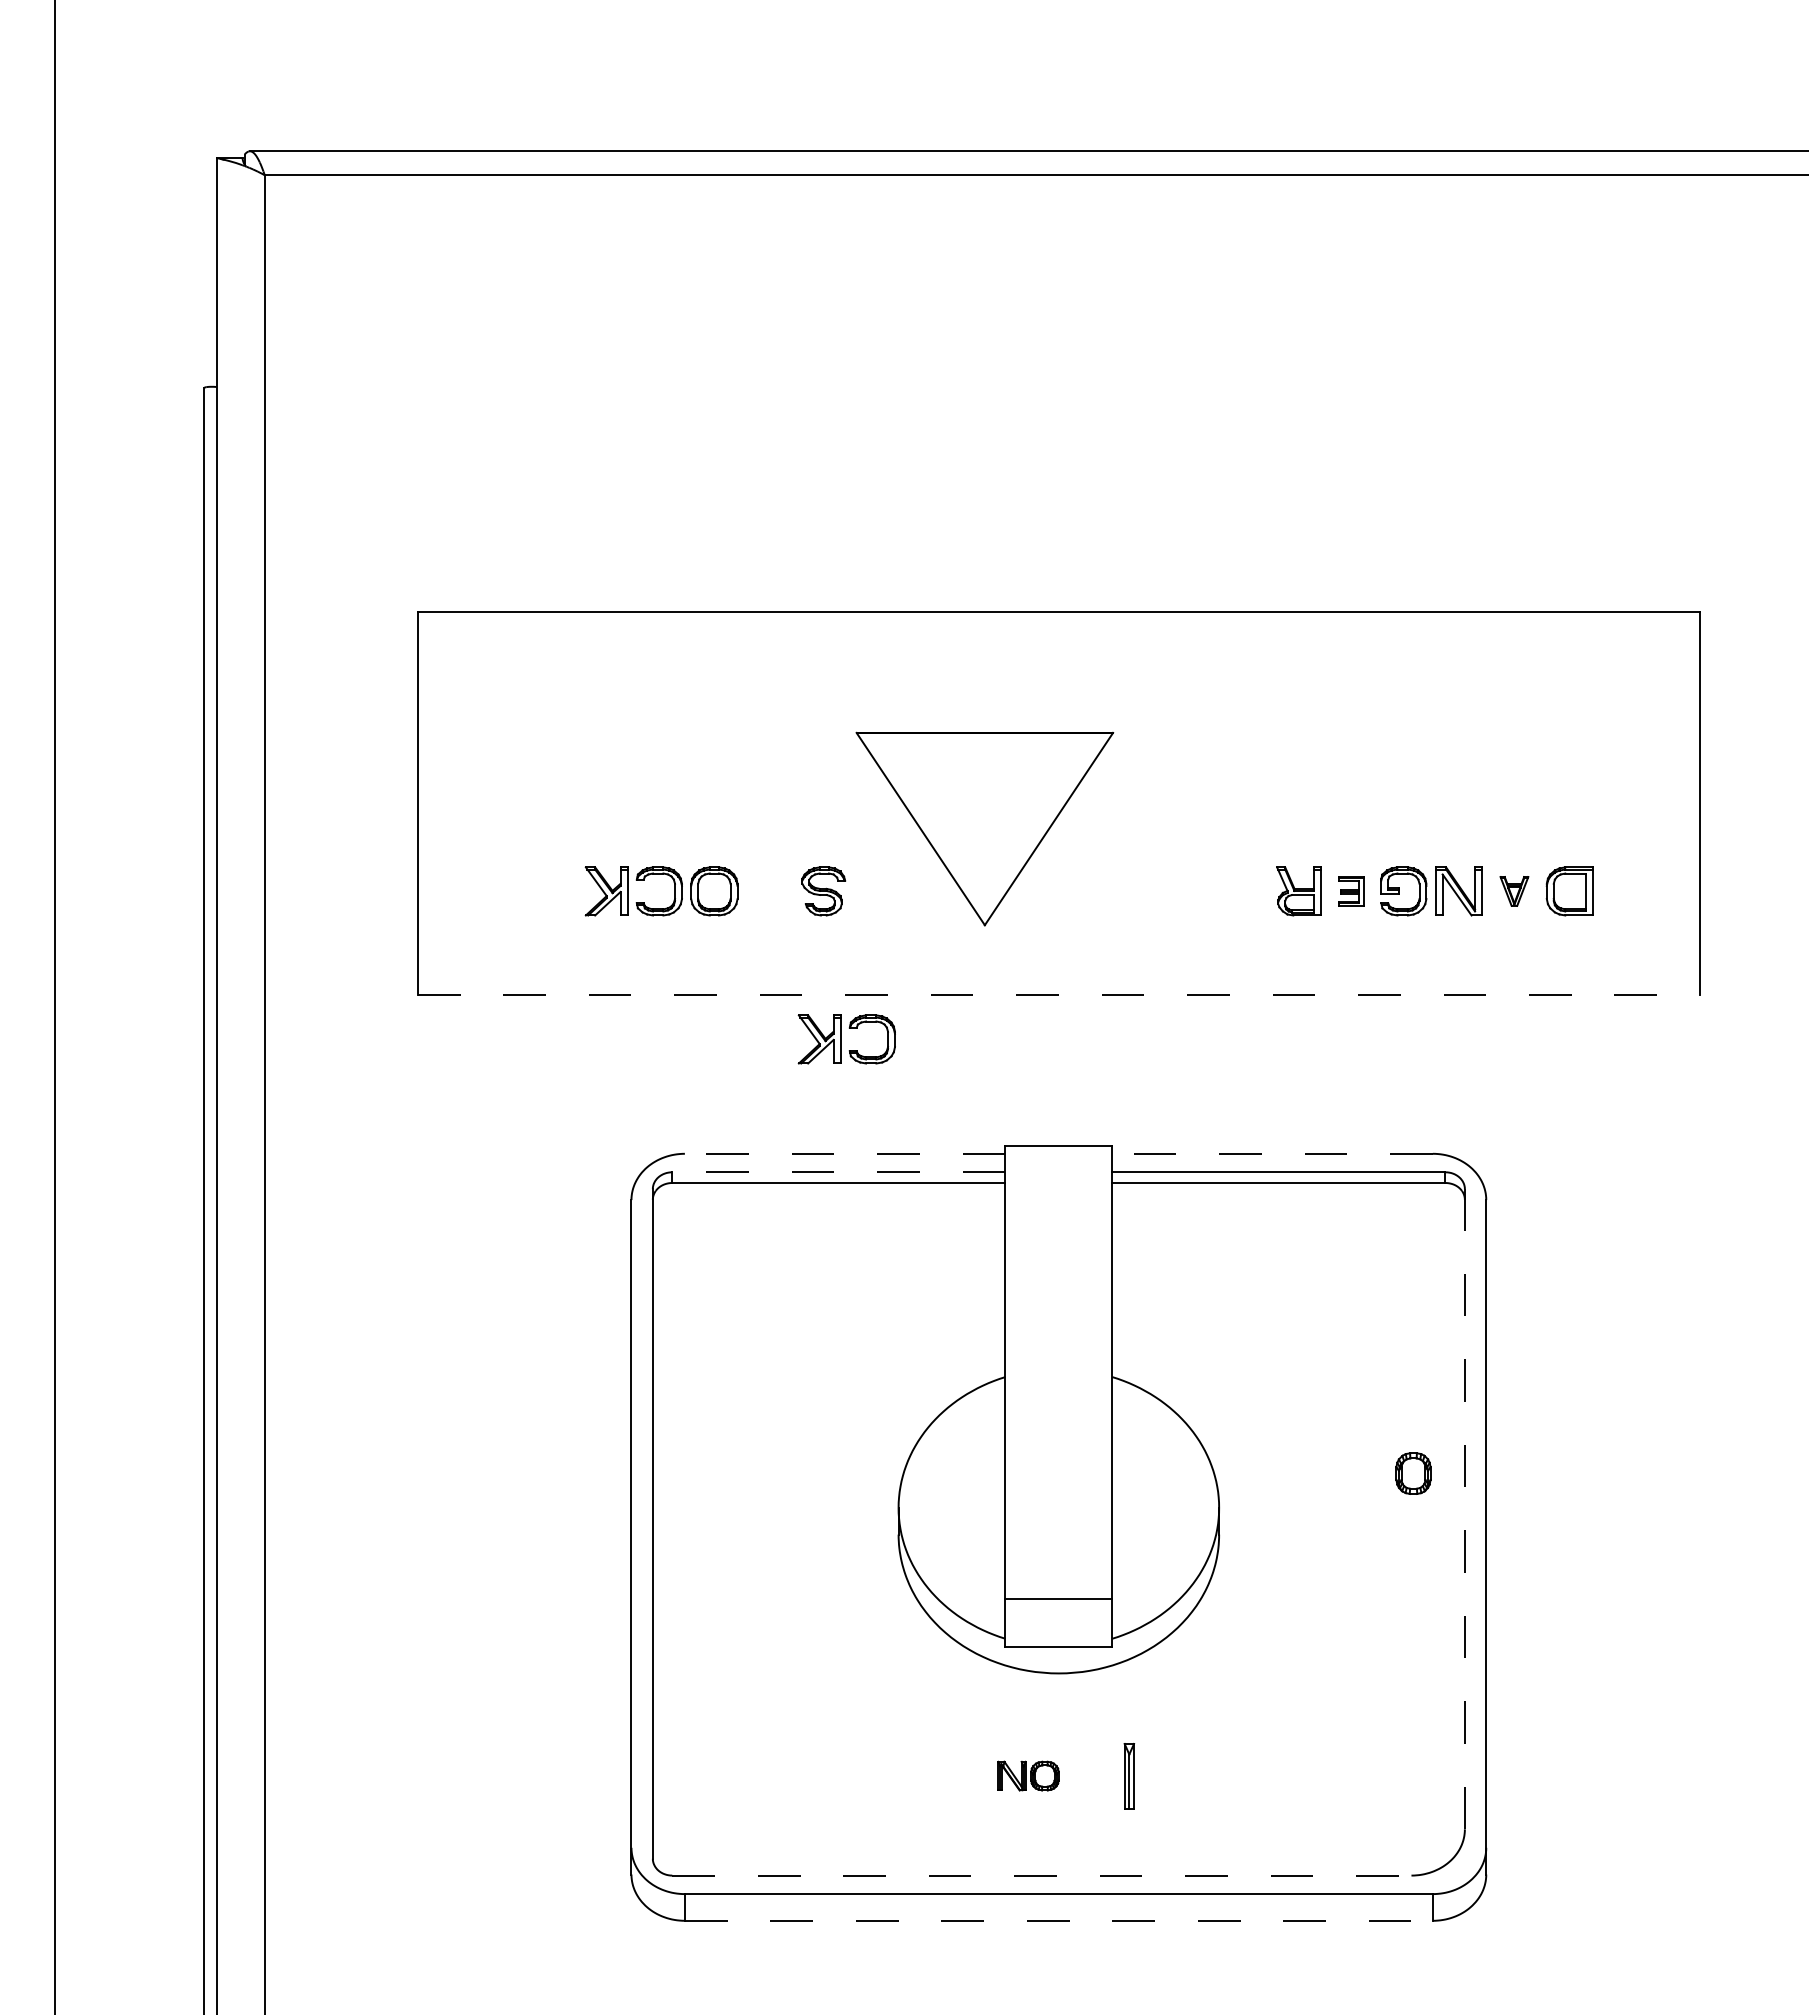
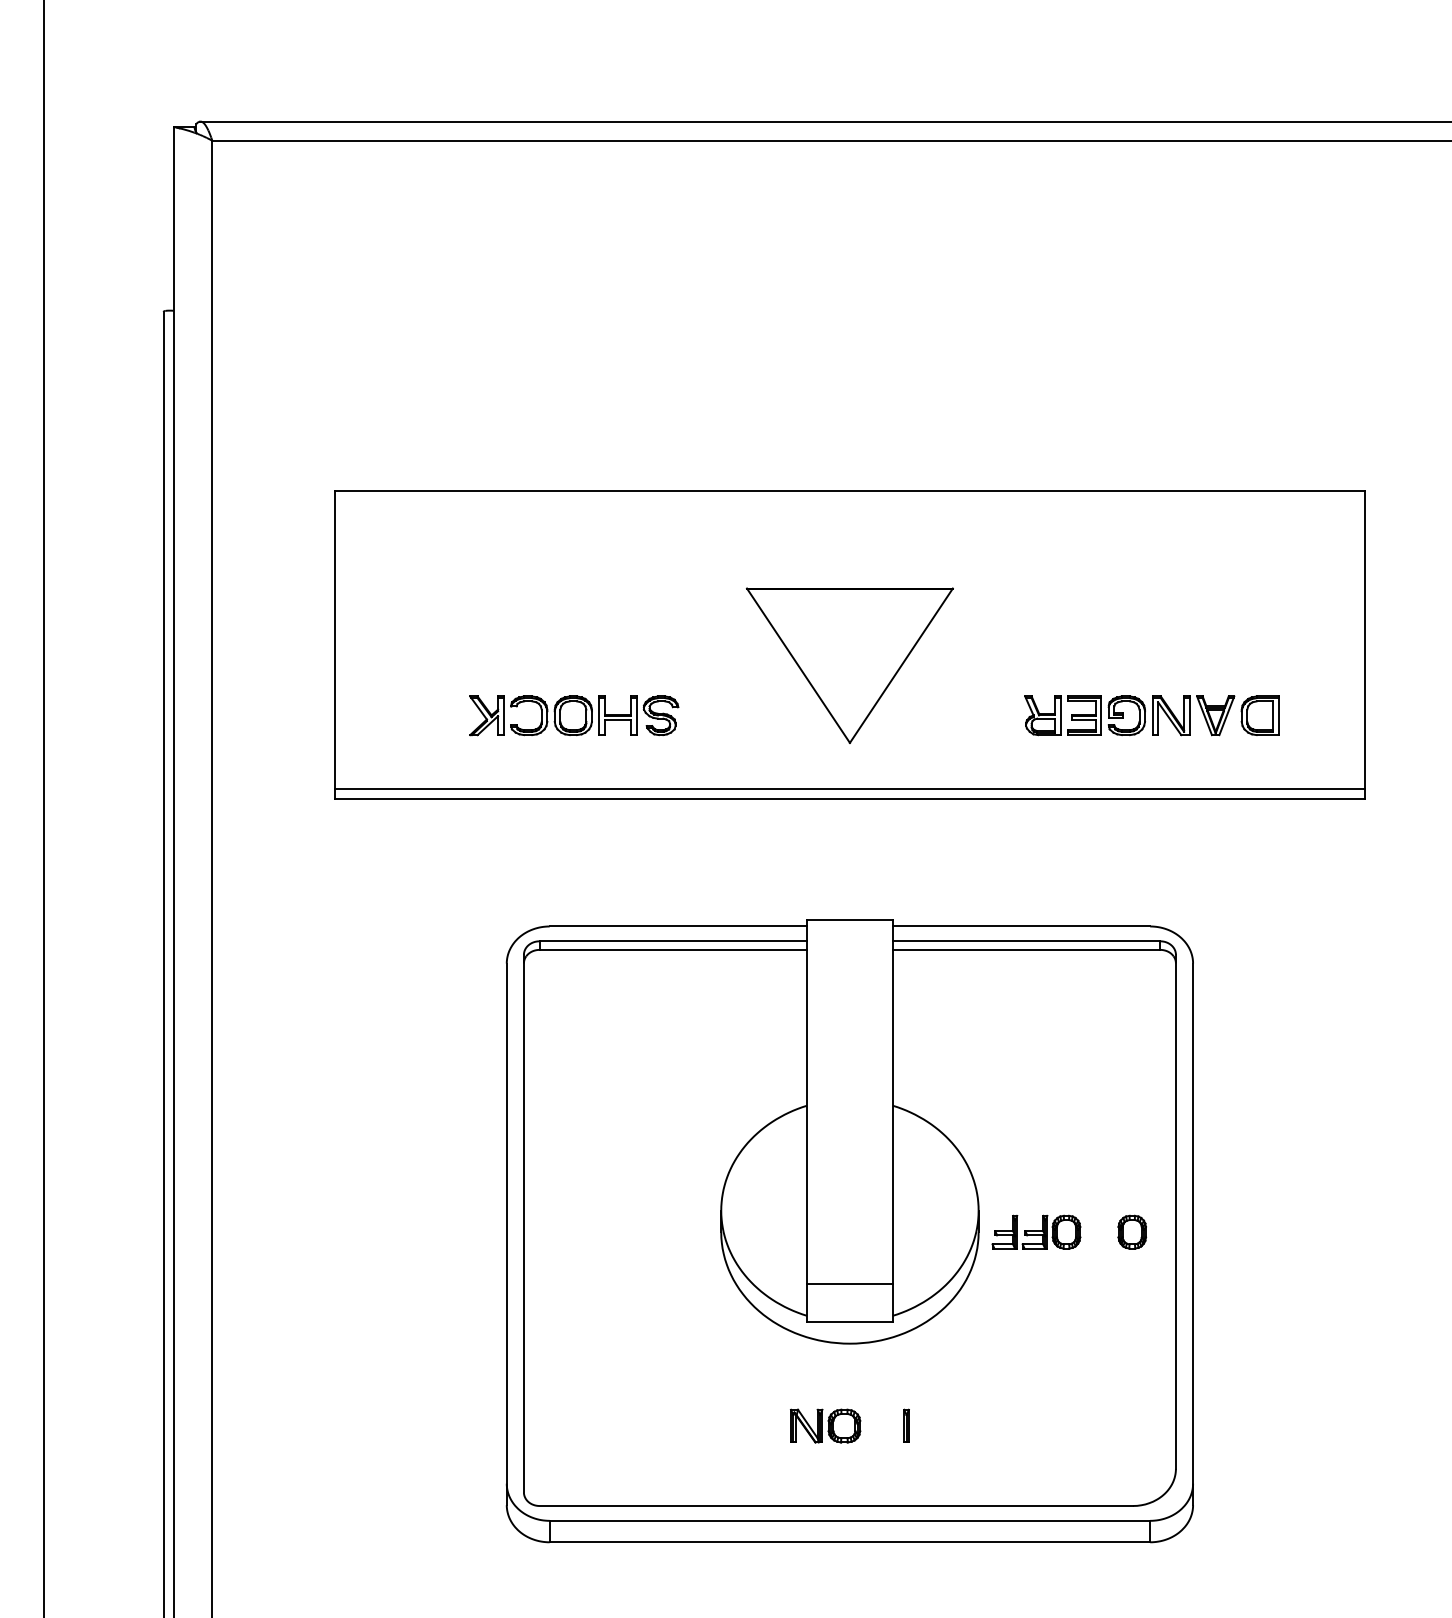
part: (984, 828) -> (849, 665), moved
part: (769, 890) -> (617, 715), added
part: (1350, 890) -> (1084, 715), size x1.67
part: (1514, 891) -> (1215, 715), size x1.67
line: (1058, 982) -> (849, 788), added
line: (1059, 995) -> (850, 799), dashed -> solid
part: (846, 1039) -> (679, 834), removed
line: (844, 1153) -> (677, 926), dashed -> solid
line: (1272, 1153) -> (1021, 926), dashed -> solid
line: (838, 1172) -> (673, 941), dashed -> solid
part: (1413, 1473) -> (1132, 1232), moved
line: (1464, 1508) -> (1175, 1211), dashed -> solid
part: (1290, 1534) -> (1035, 1232), added
part: (1028, 1775) -> (825, 1425), size x1.43
part: (1129, 1775) -> (906, 1425), size x0.62
line: (1041, 1875) -> (835, 1505), dashed -> solid
line: (1058, 1920) -> (849, 1542), dashed -> solid

